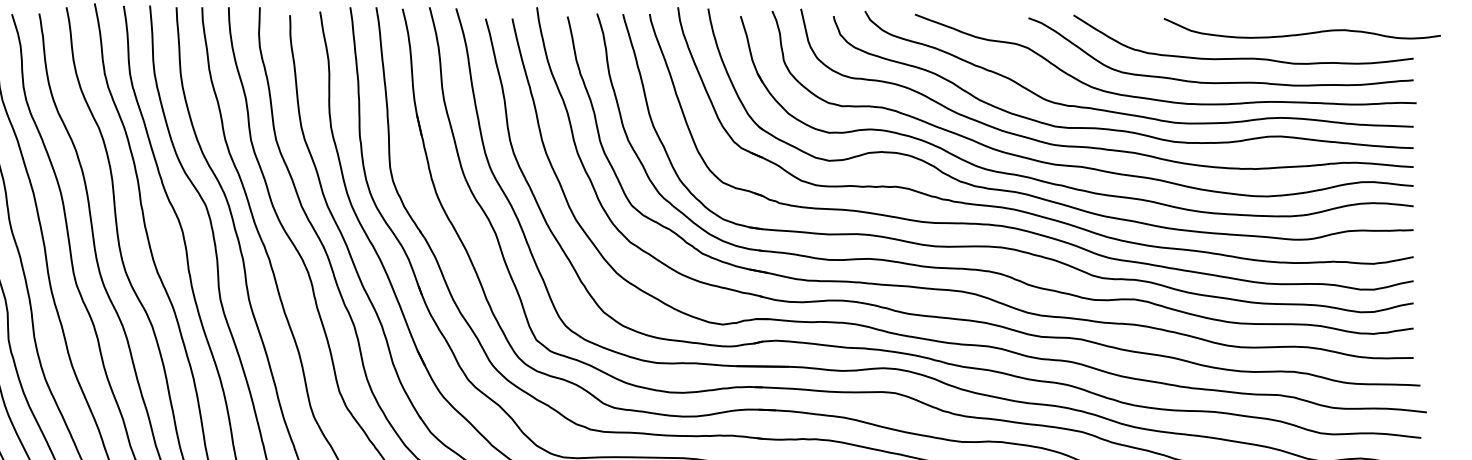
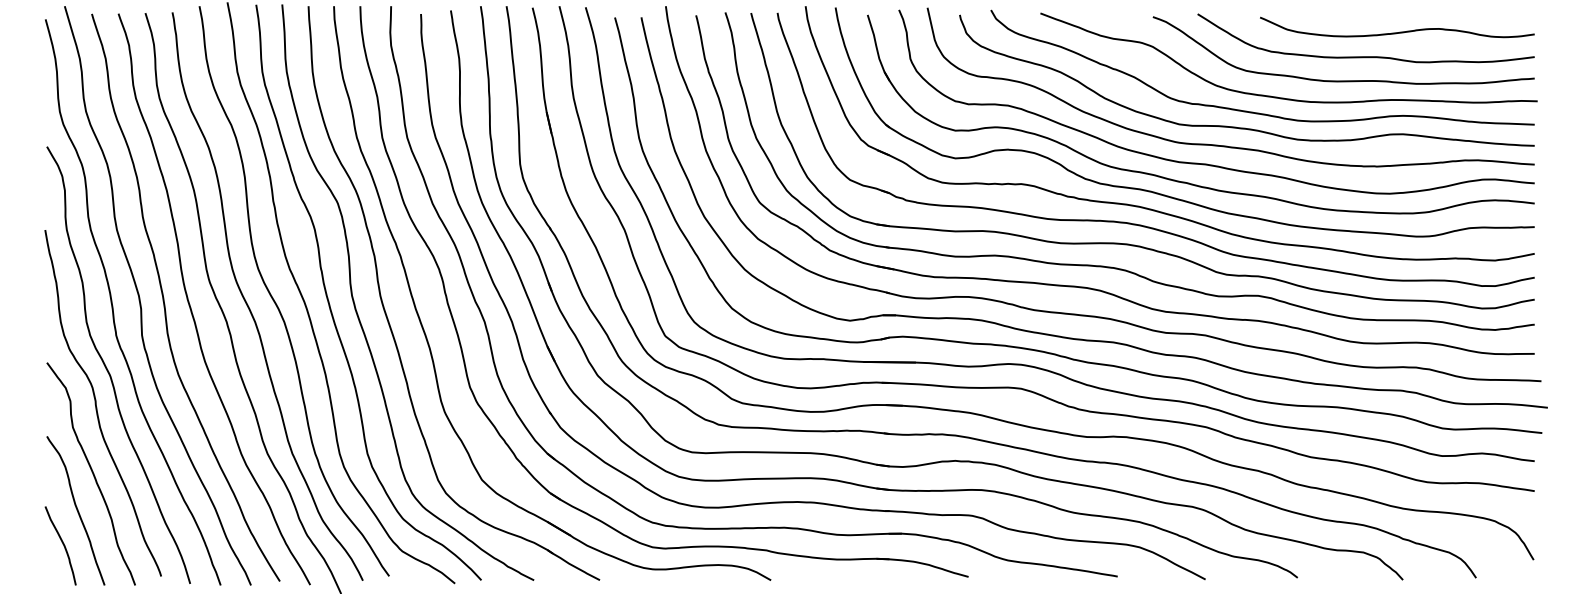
curve: (1304, 32) -> (1399, 31), moved

